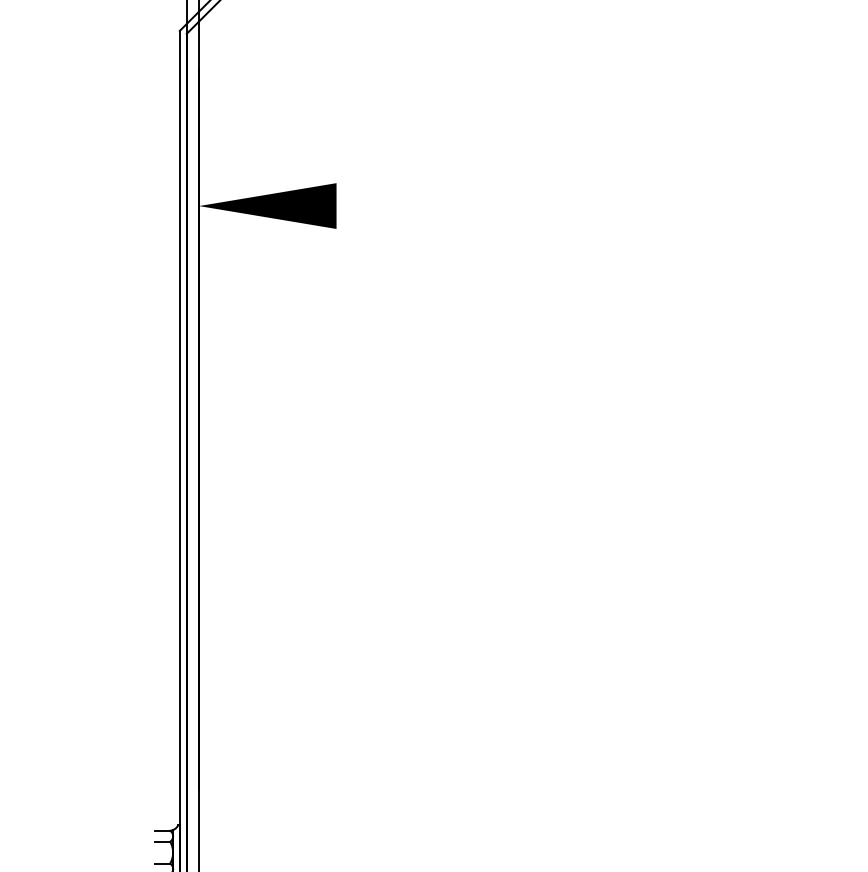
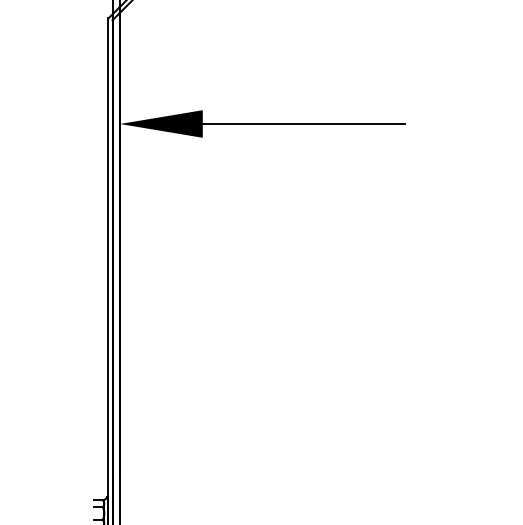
line: (503, 206) -> (303, 124), added

